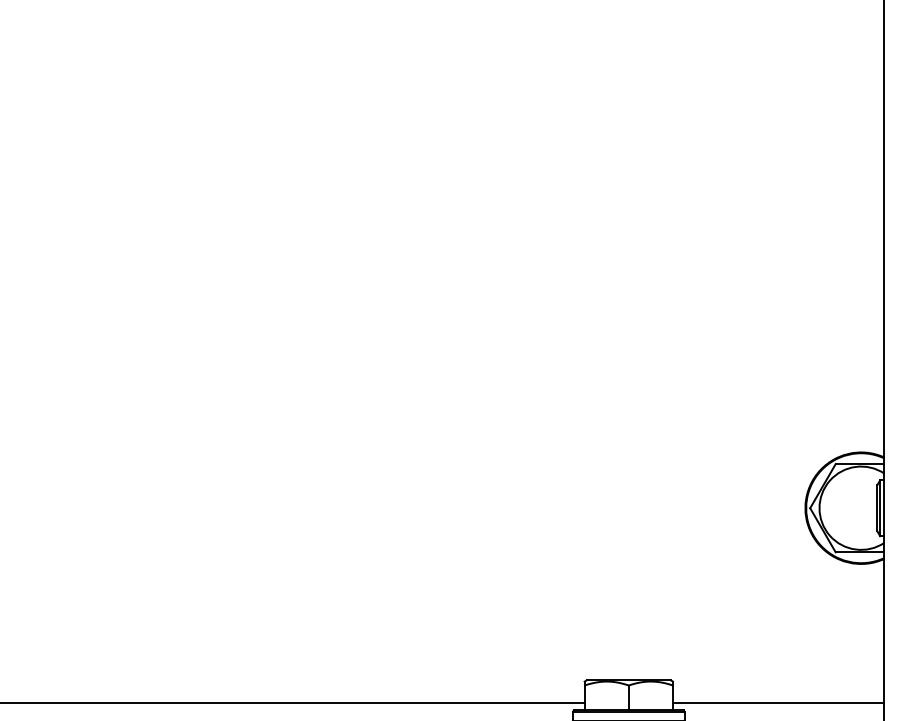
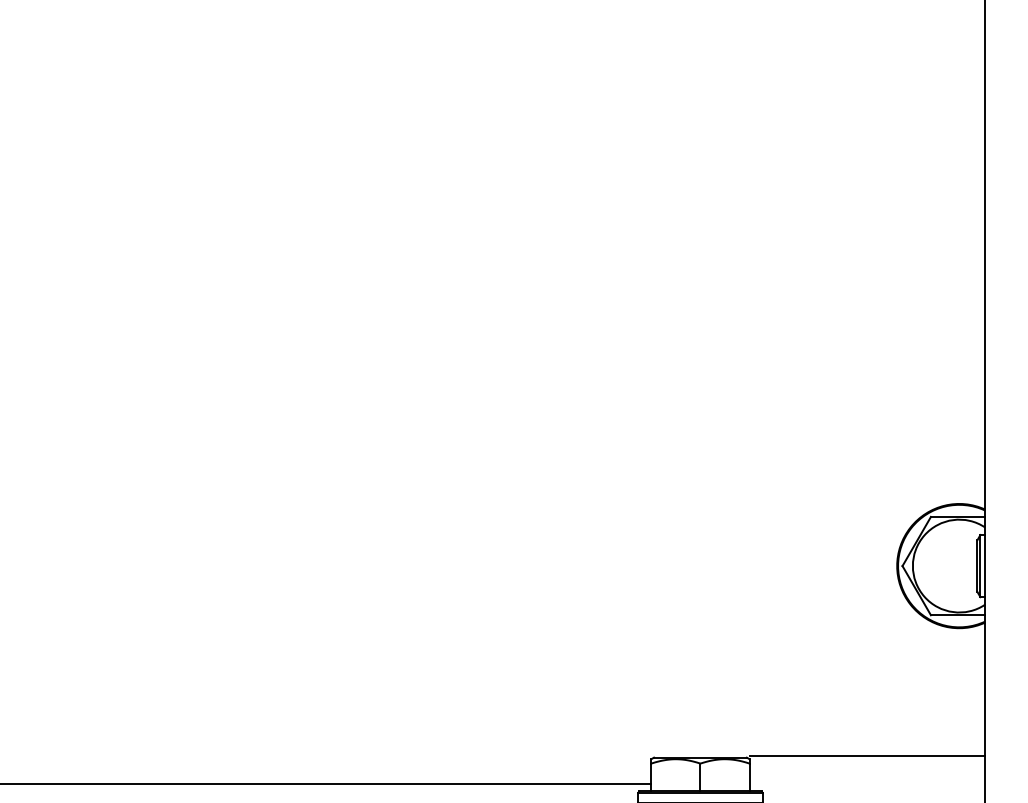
line: (778, 703) -> (867, 755), moved

